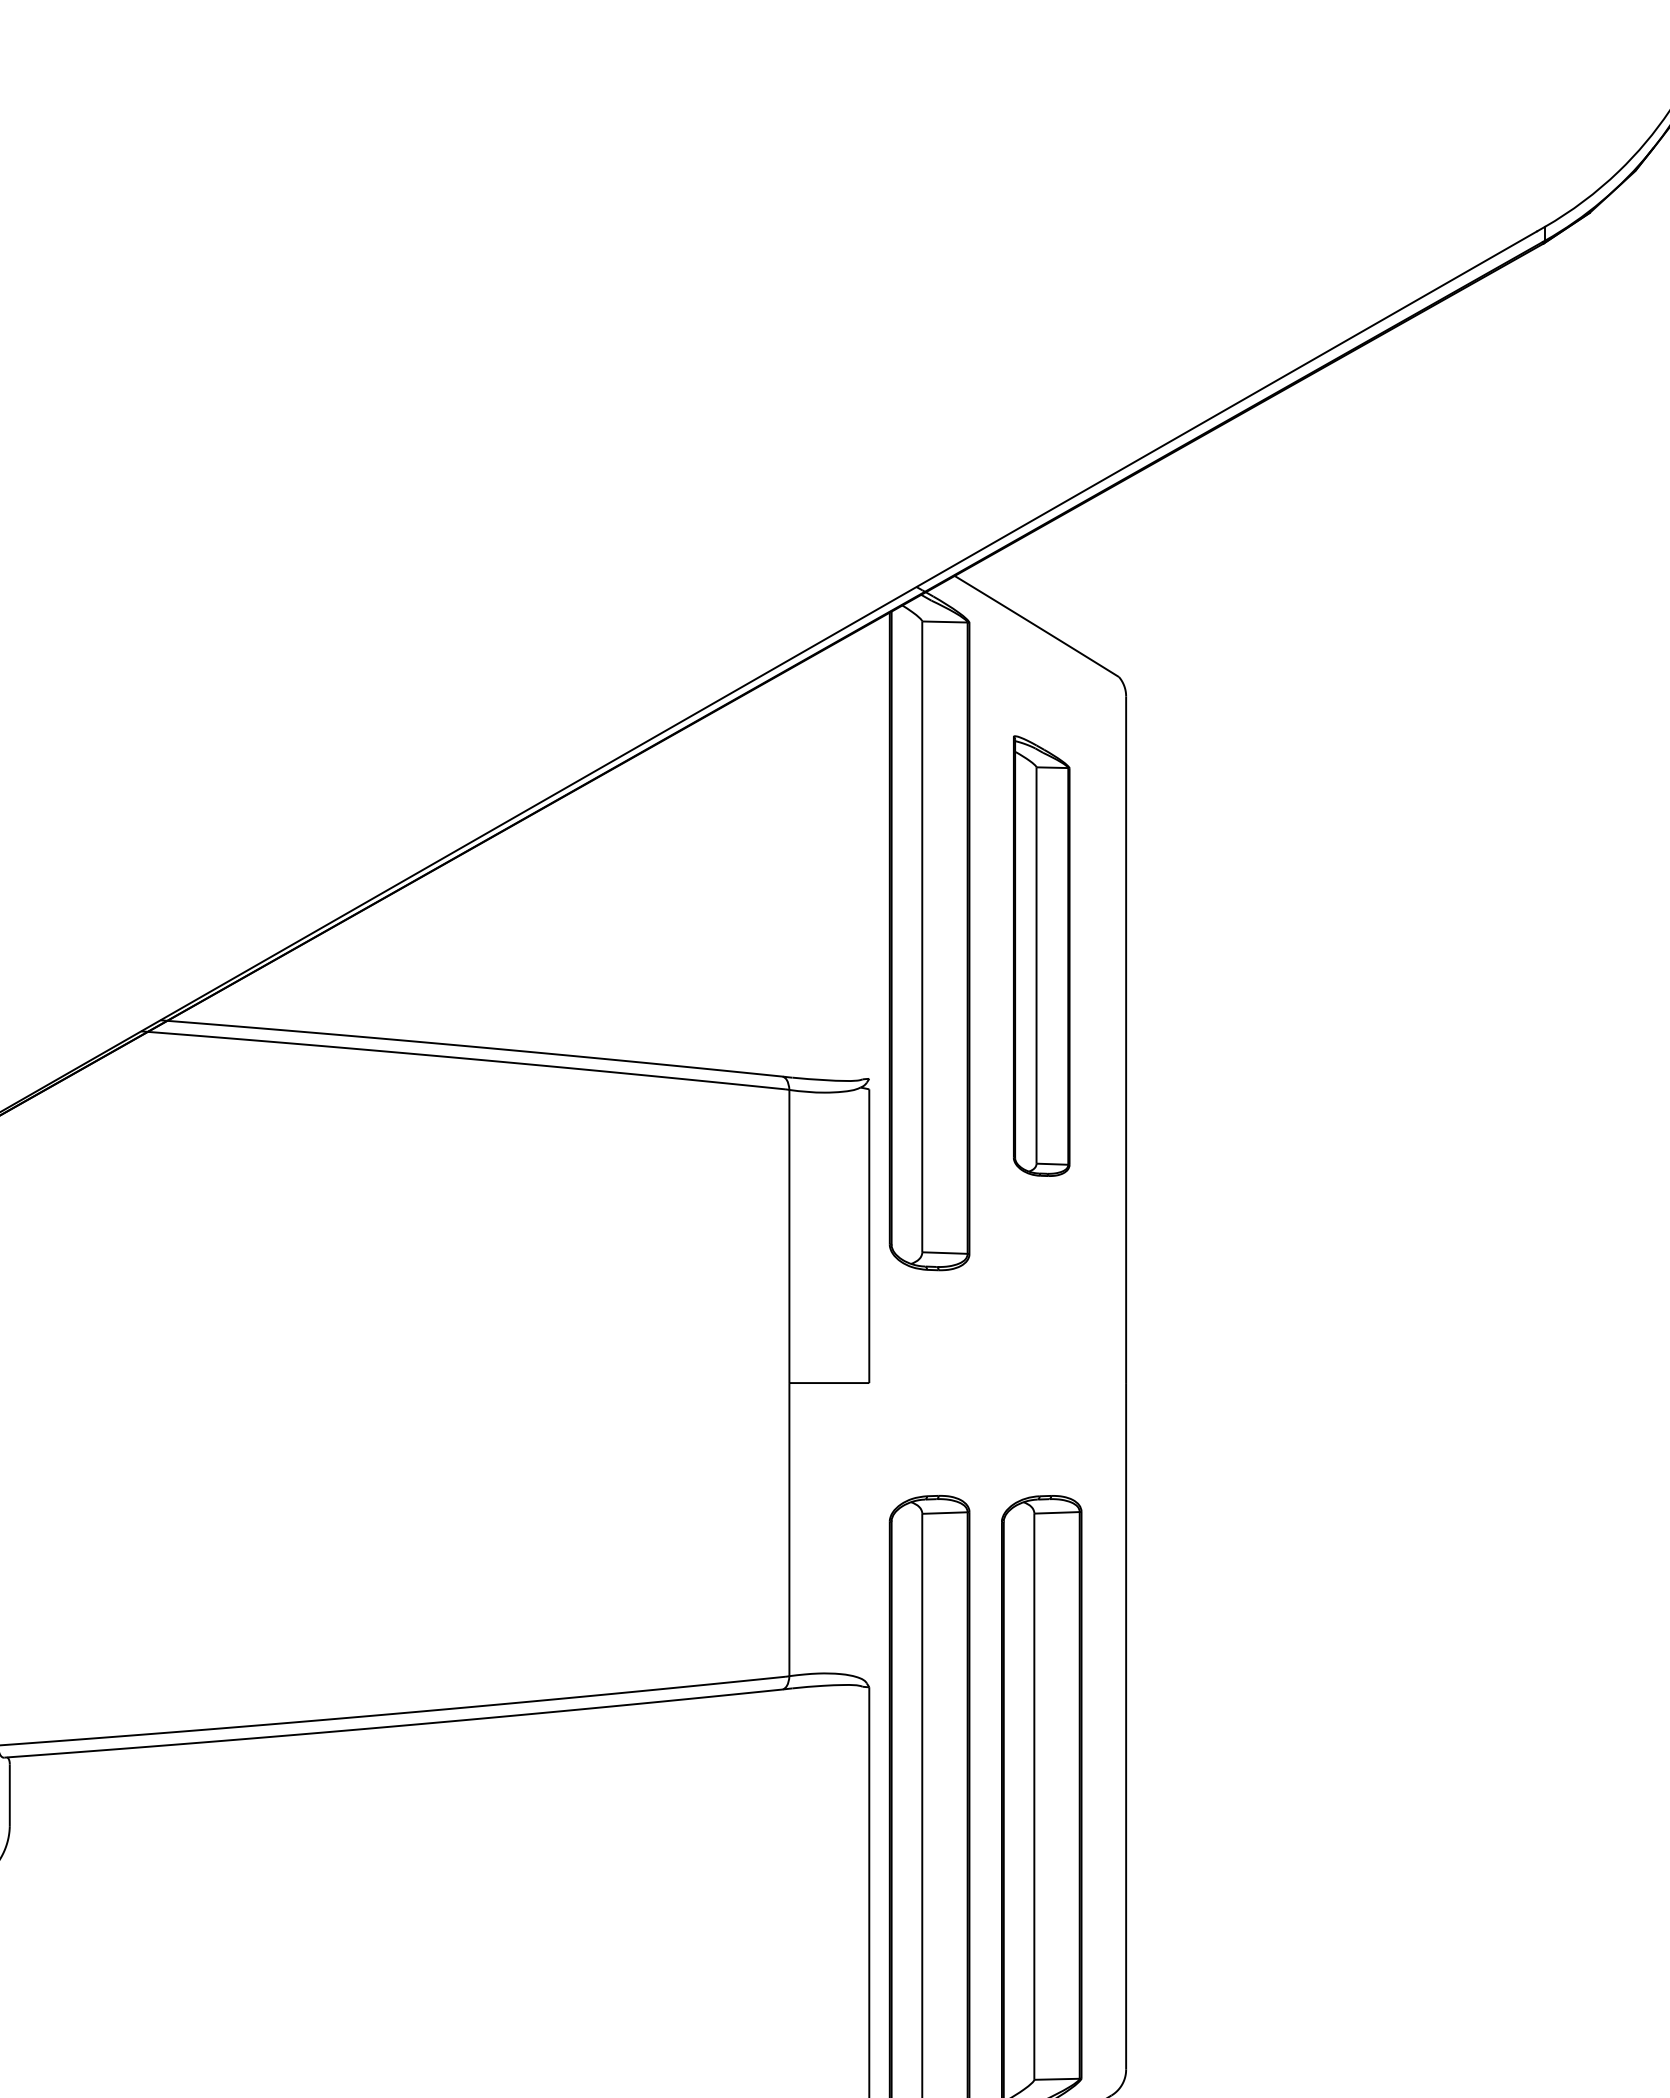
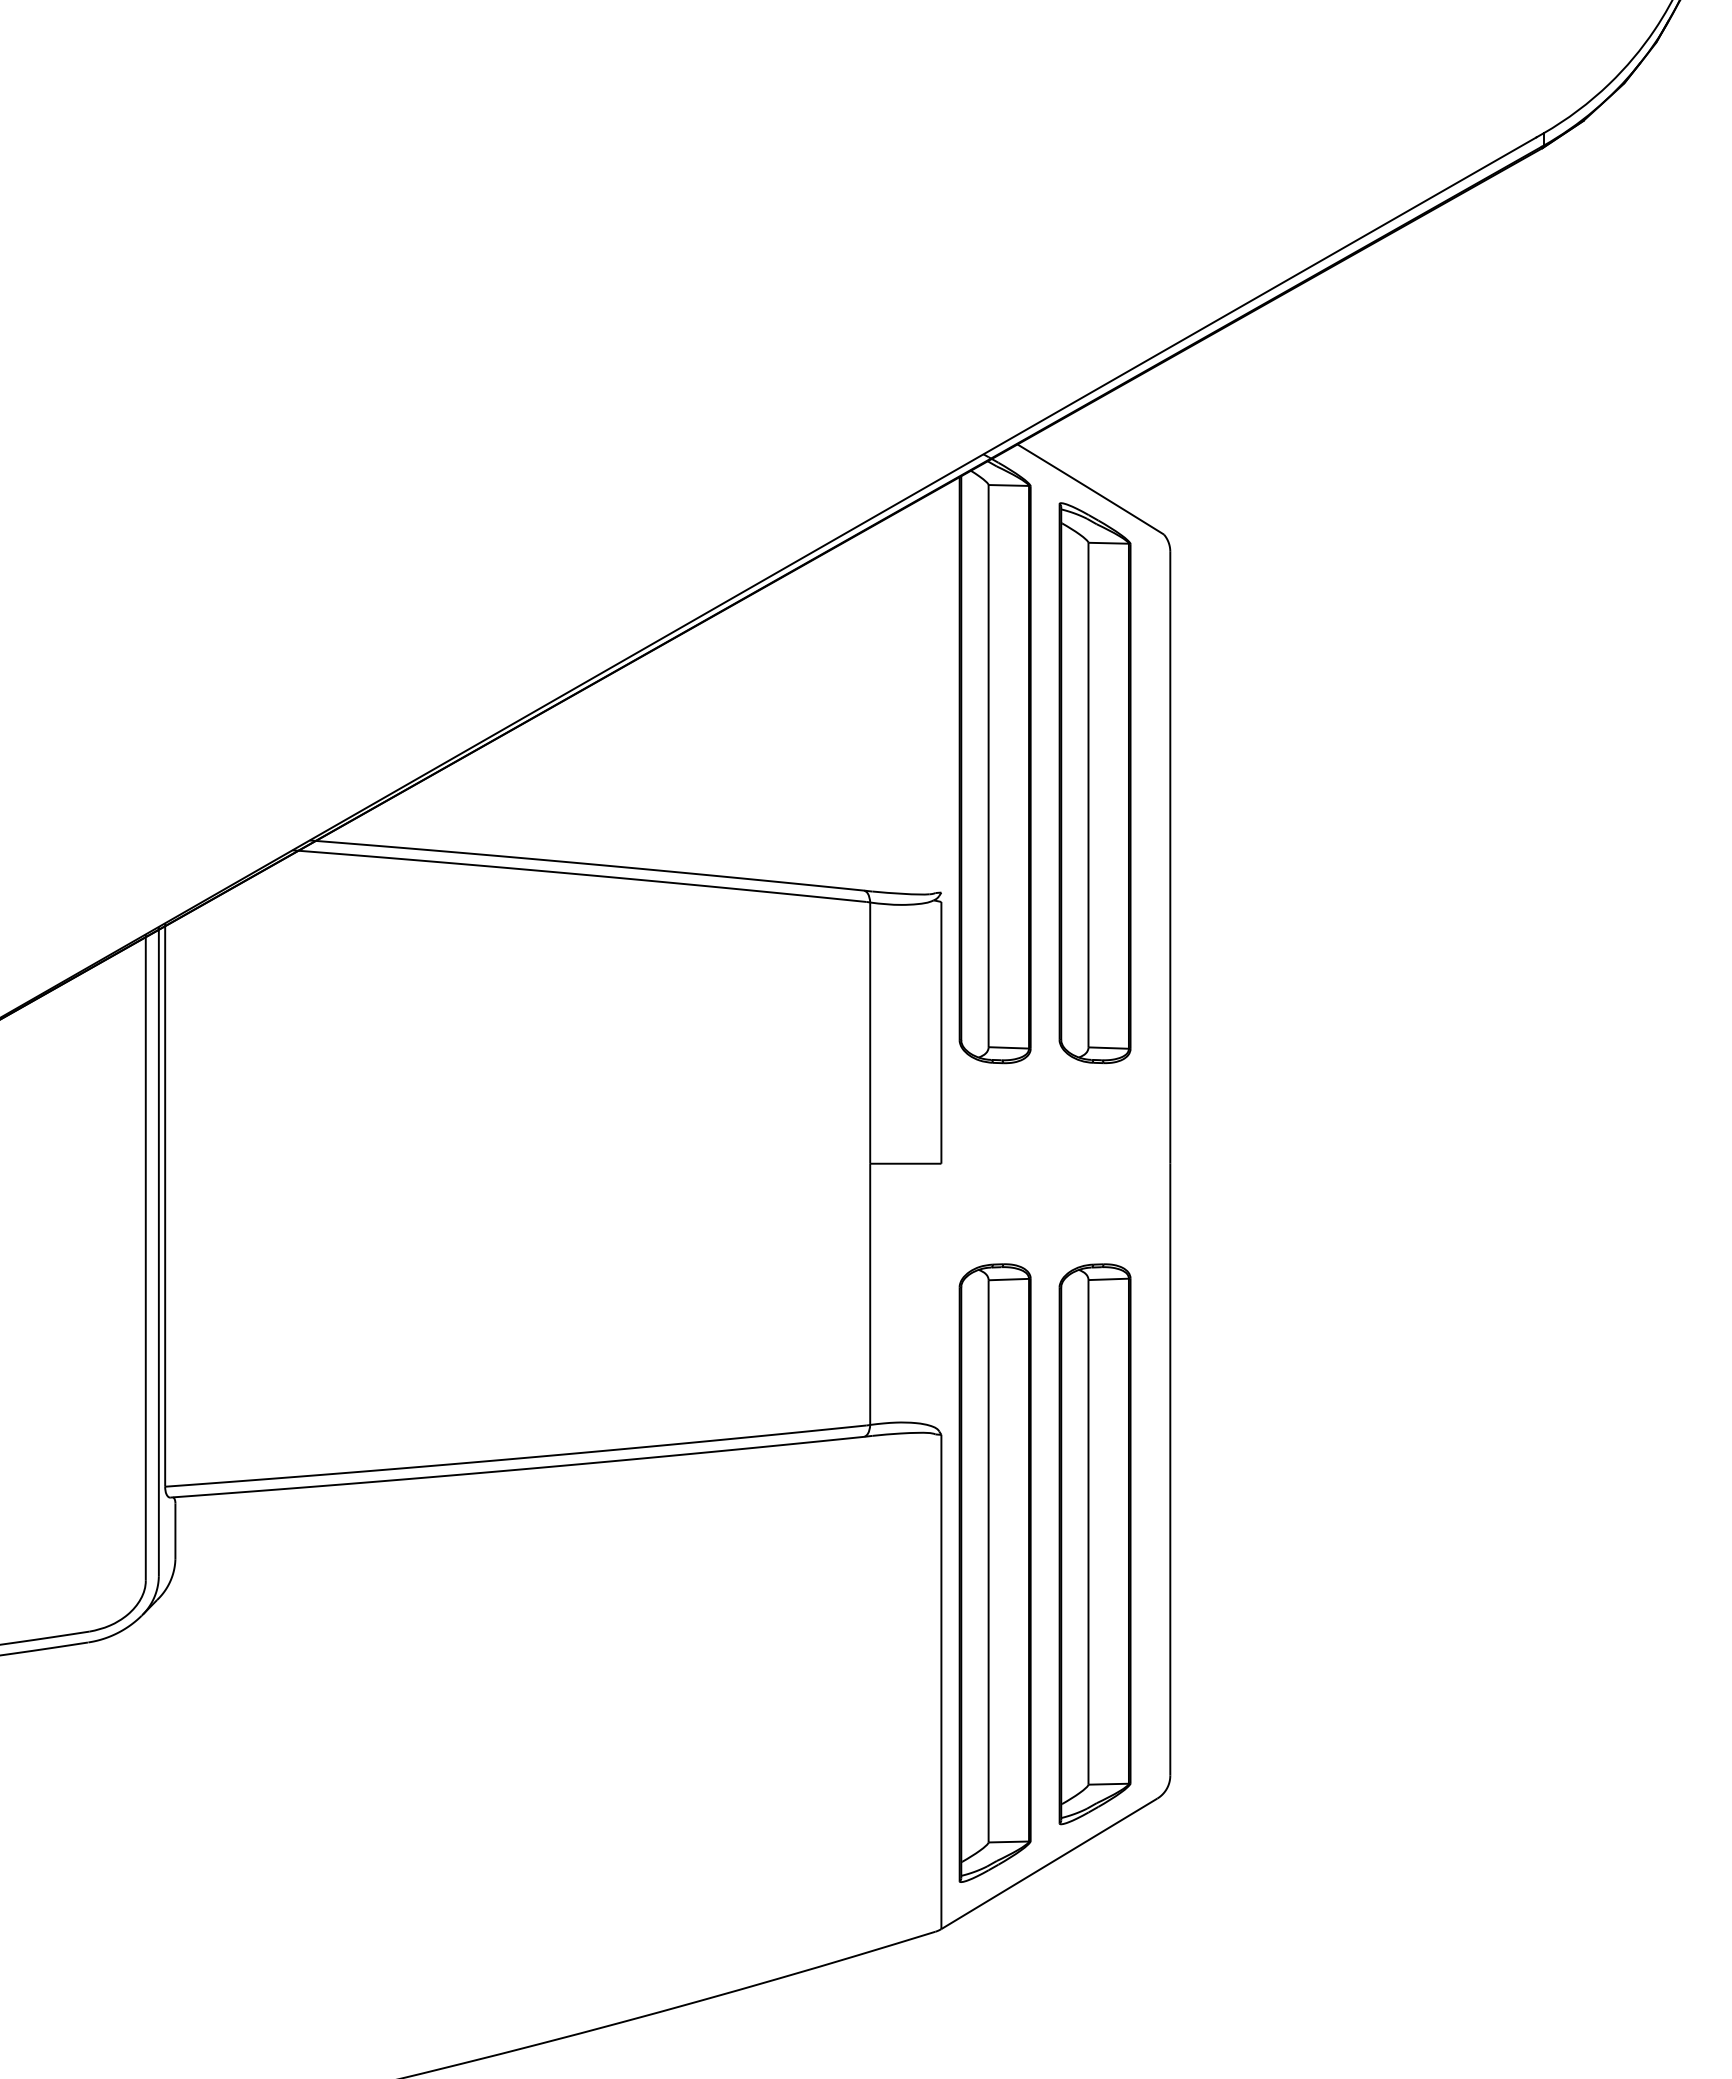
part: (1041, 956) -> (1094, 783), size x1.43

